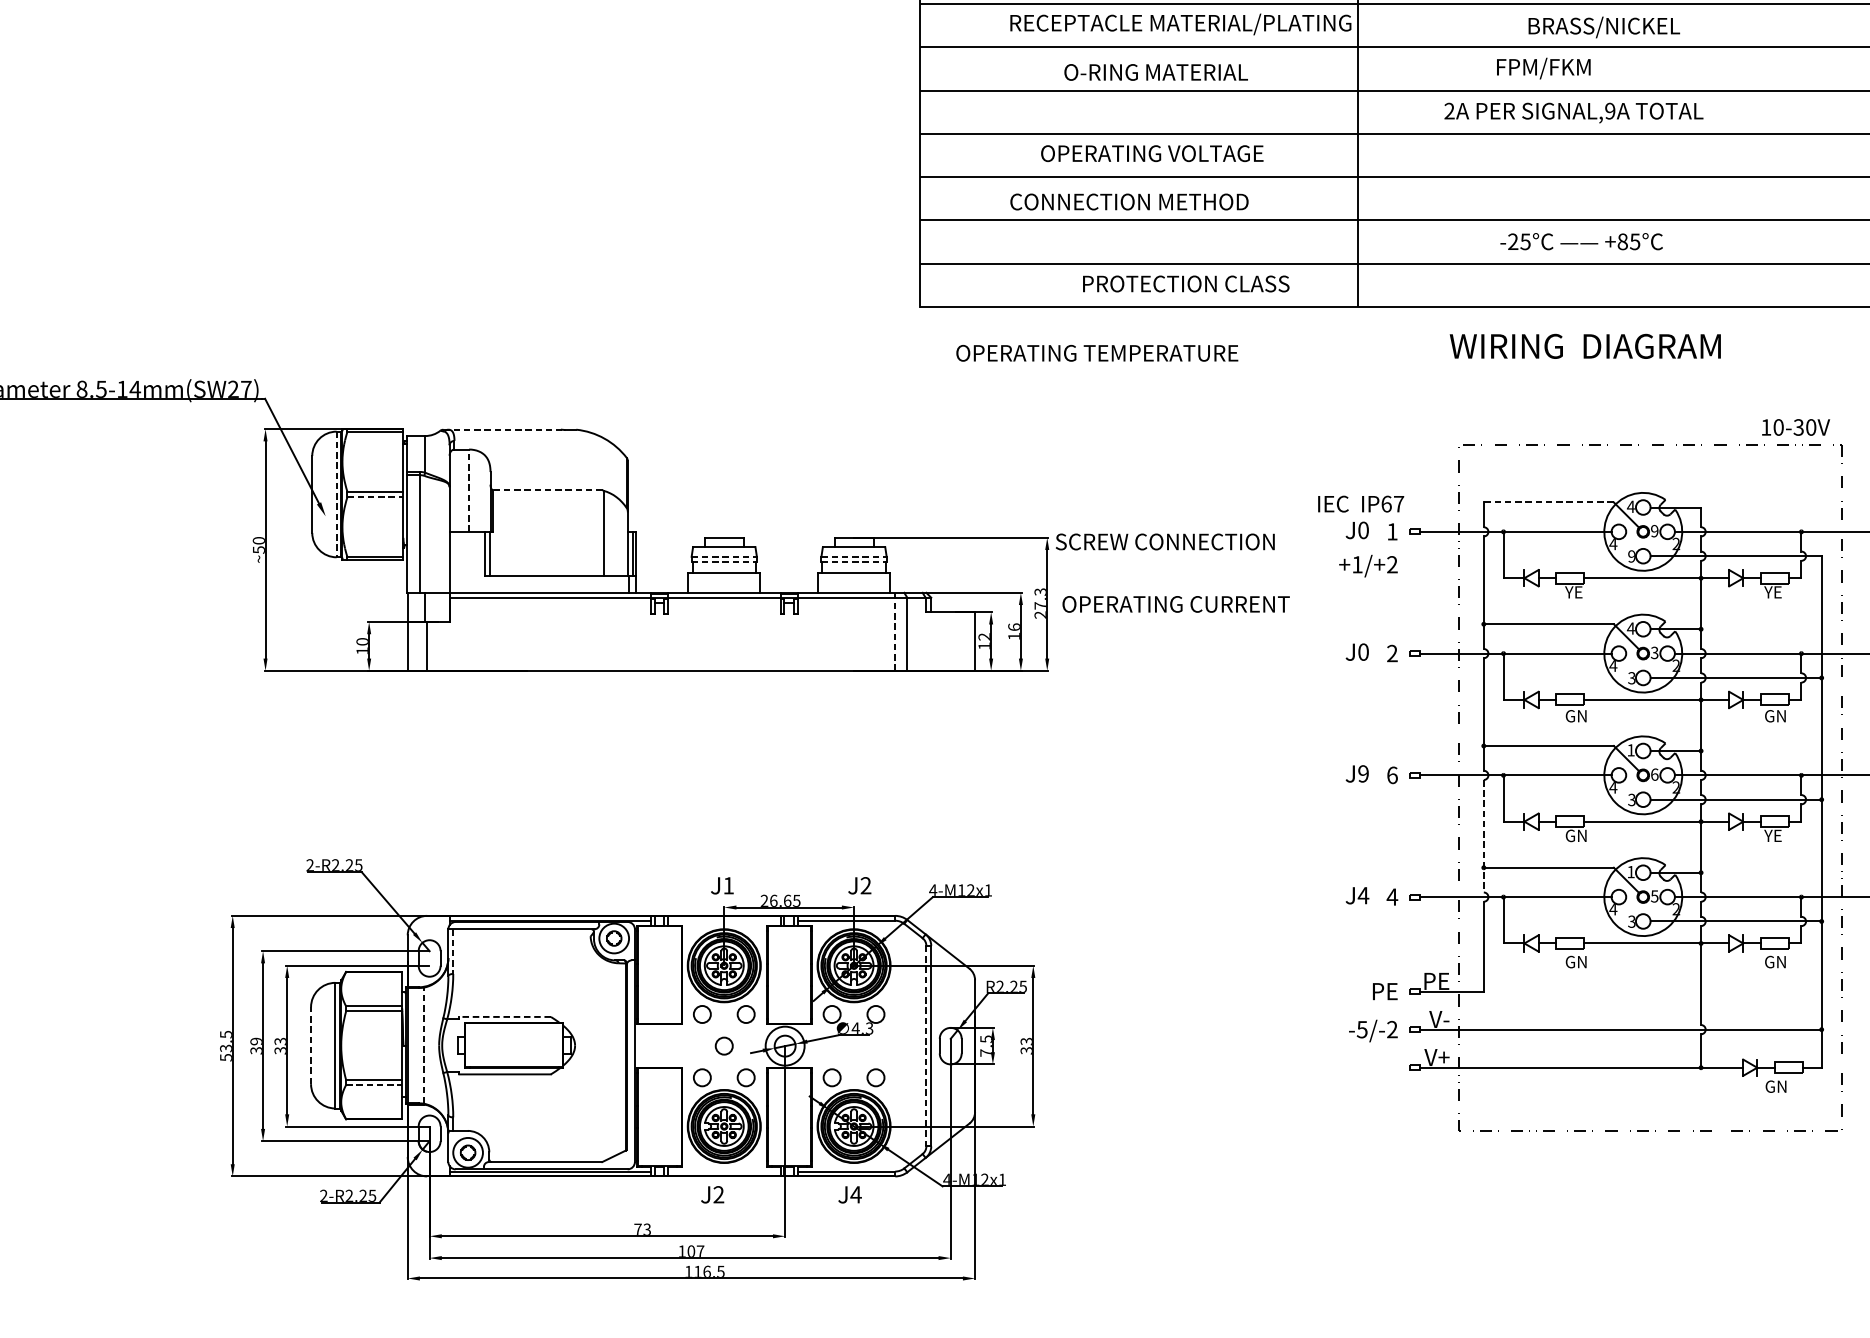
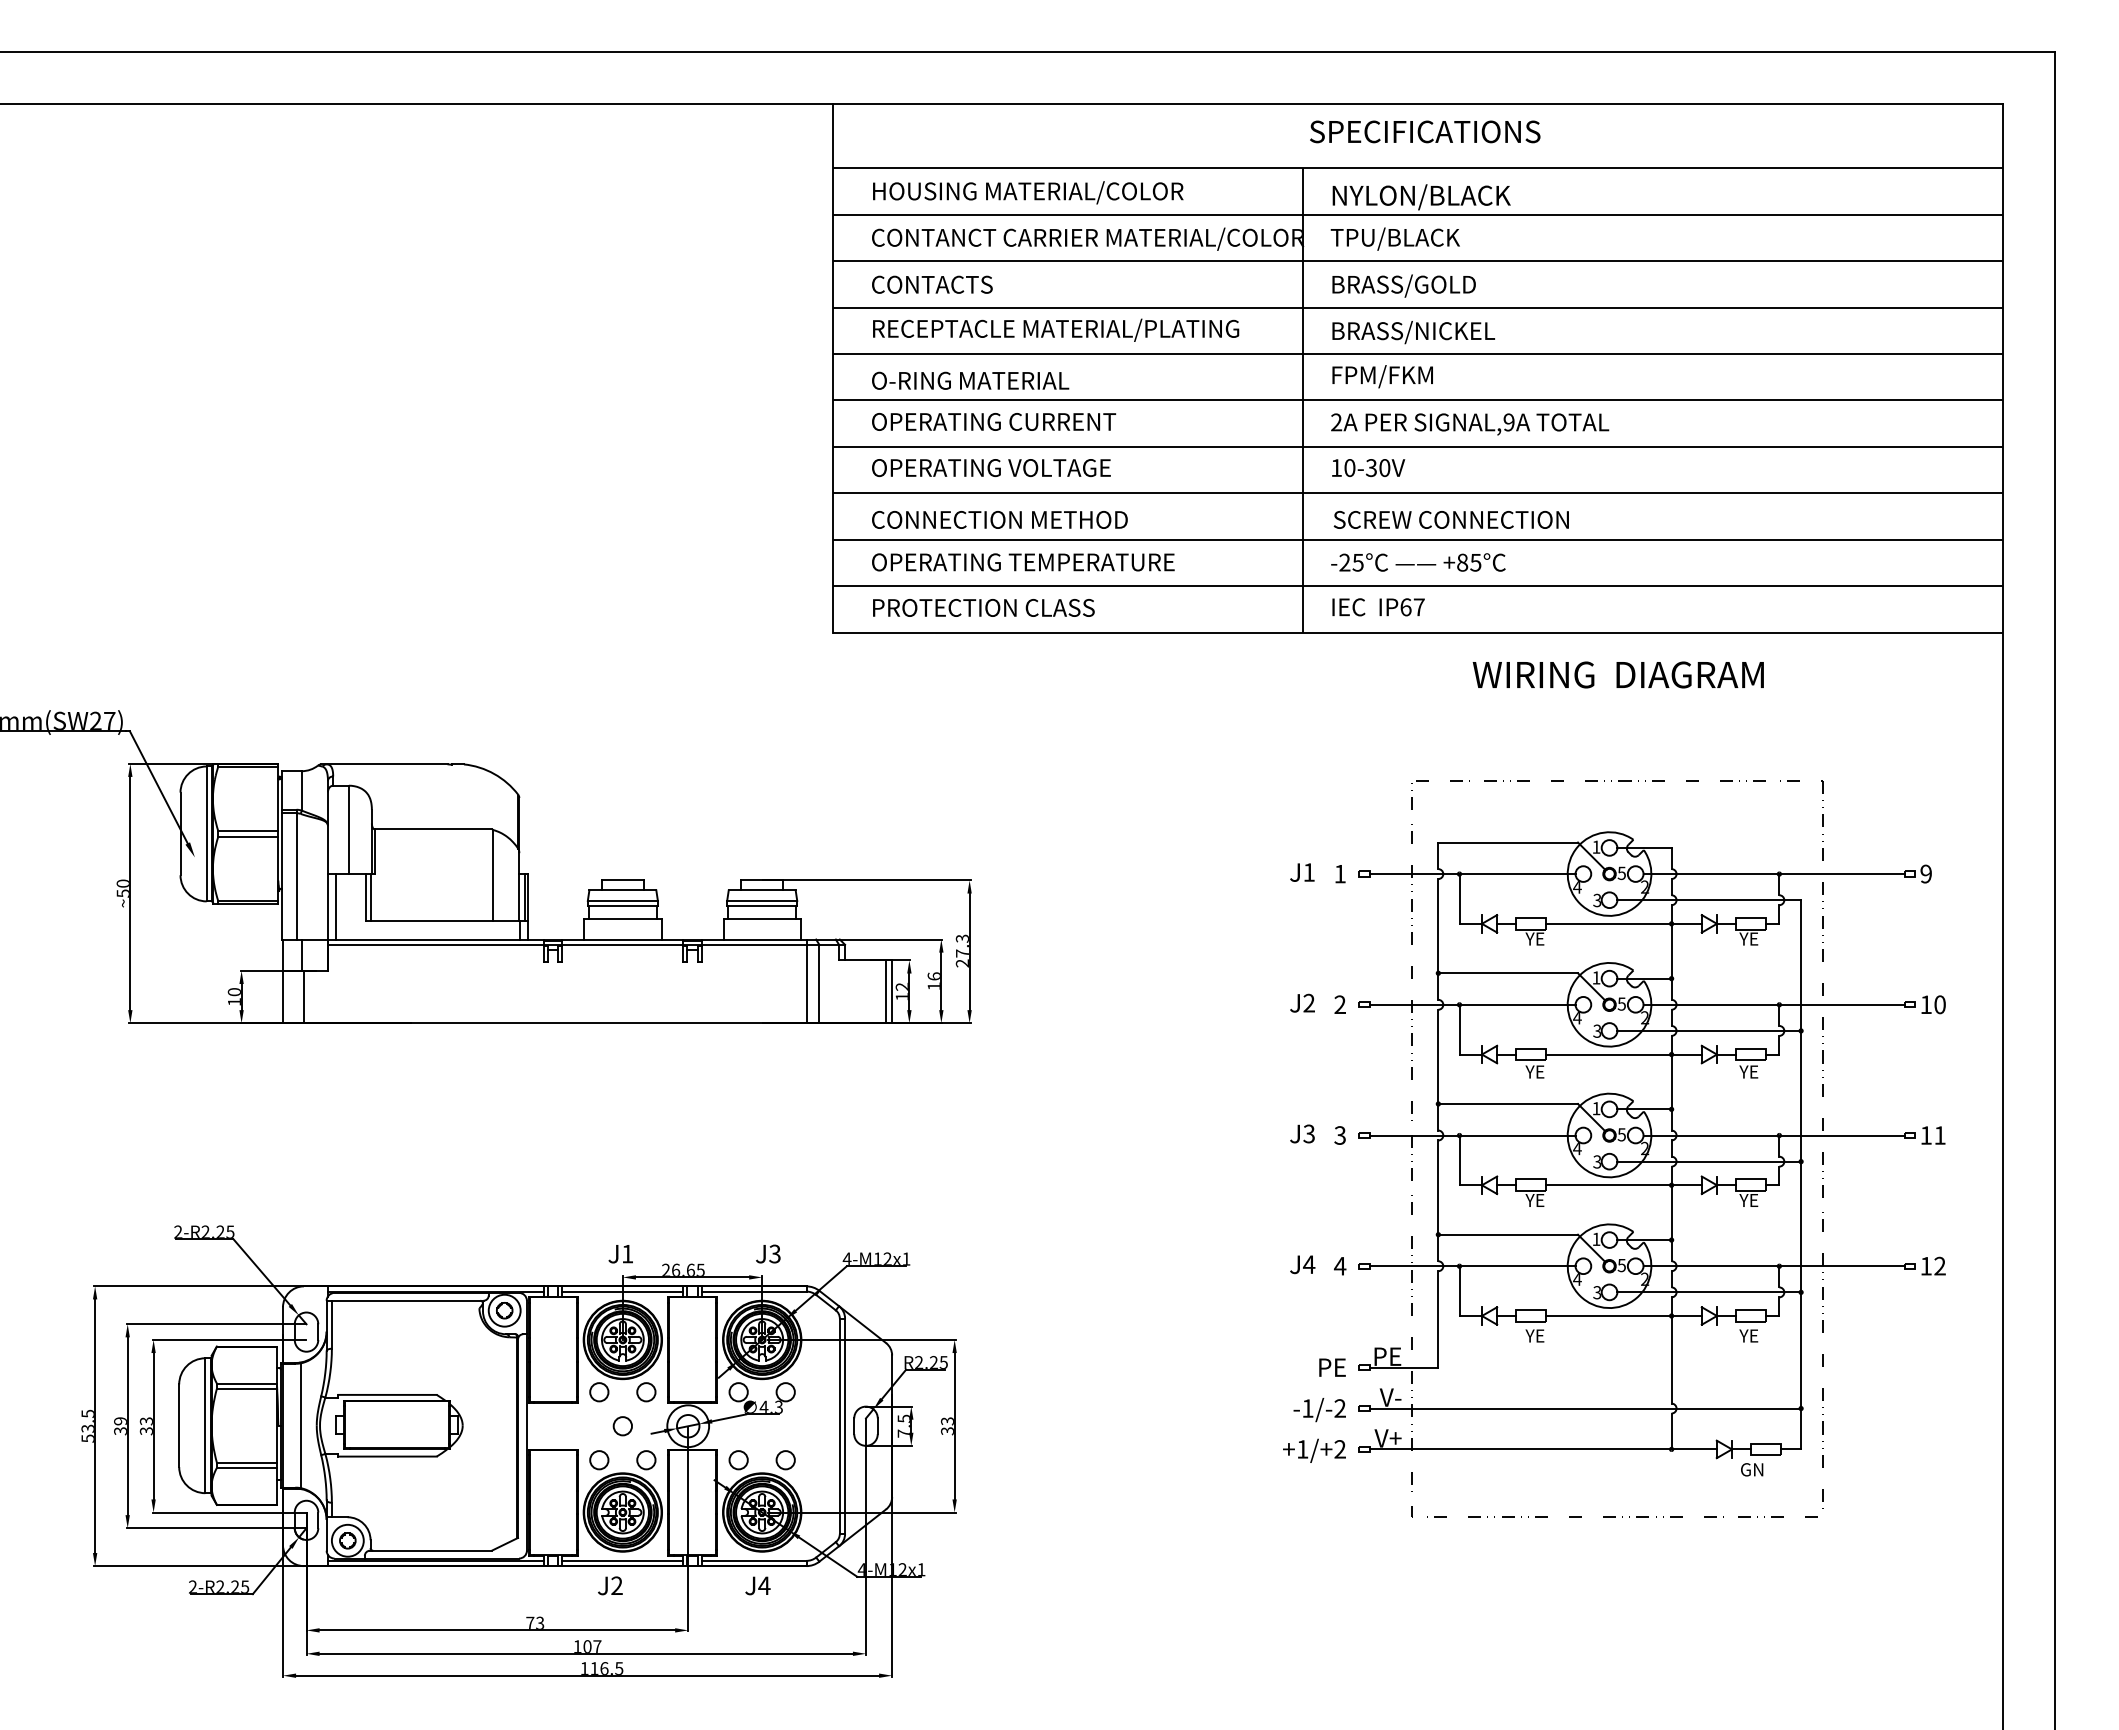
text: (1181, 23) -> (1056, 329), moved
text: (1604, 27) -> (1413, 332), moved
text: (1543, 68) -> (1382, 376), moved
text: (1156, 72) -> (970, 380), moved
text: (1574, 113) -> (1470, 424), moved
text: (1152, 153) -> (991, 467), moved
text: (1129, 201) -> (999, 519), moved
text: (1581, 241) -> (1418, 562), moved
text: (1185, 283) -> (983, 607), moved
text: (1584, 345) -> (1617, 674), moved
text: (1097, 353) -> (1023, 562), moved
text: (1795, 427) -> (1368, 467), moved
line: (502, 429) -> (384, 764), dashed -> solid
line: (468, 490) -> (348, 829), dashed -> solid
line: (547, 490) -> (433, 829), dashed -> solid
line: (336, 494) -> (206, 834), dashed -> solid
line: (375, 496) -> (248, 836), dashed -> solid
line: (1549, 502) -> (1508, 842), dashed -> solid
text: (1361, 504) -> (1378, 607), moved
text: (1631, 506) -> (1596, 846), 4 -> 1
text: (1362, 530) -> (1308, 872), J0 -> J1
text: (1654, 530) -> (1621, 872), 9 -> 5
text: (1164, 541) -> (1450, 519), moved
line: (724, 556) -> (623, 900), dashed -> solid
line: (854, 556) -> (762, 900), dashed -> solid
text: (1632, 556) -> (1597, 900), 9 -> 3
line: (456, 562) -> (335, 906), added
line: (724, 562) -> (623, 906), dashed -> solid
line: (854, 562) -> (762, 906), dashed -> solid
text: (1368, 565) -> (1314, 1450), moved
text: (1176, 603) -> (994, 421), moved
text: (1631, 628) -> (1596, 977), 4 -> 1
line: (895, 631) -> (806, 981), dashed -> solid
line: (969, 641) -> (886, 991), added
text: (1362, 652) -> (1308, 1003), J0 -> J2
text: (1654, 652) -> (1621, 1003), 3 -> 5
text: (1575, 715) -> (1536, 1071), GN -> YE
text: (1774, 715) -> (1750, 1071), GN -> YE
text: (1362, 773) -> (1308, 1133), J9 -> J3
text: (1654, 774) -> (1621, 1134), 6 -> 5
text: (1392, 775) -> (1340, 1135), 6 -> 3
text: (1575, 835) -> (1536, 1200), GN -> YE
line: (1483, 836) -> (1438, 1201), dashed -> solid
text: (865, 886) -> (774, 1254), J2 -> J3
line: (723, 920) -> (622, 1291), added
line: (452, 951) -> (331, 1324), dashed -> solid
text: (1575, 961) -> (1536, 1335), GN -> YE
text: (1774, 961) -> (1750, 1335), GN -> YE
line: (505, 1016) -> (387, 1394), dashed -> solid
text: (1361, 1029) -> (1307, 1408), -5/-2 -> -1/-2
line: (311, 1045) -> (179, 1425), dashed -> solid
line: (424, 1045) -> (300, 1425), dashed -> solid
line: (926, 1046) -> (839, 1426), dashed -> solid
line: (374, 1084) -> (247, 1467), dashed -> solid
line: (723, 1171) -> (622, 1560), added

